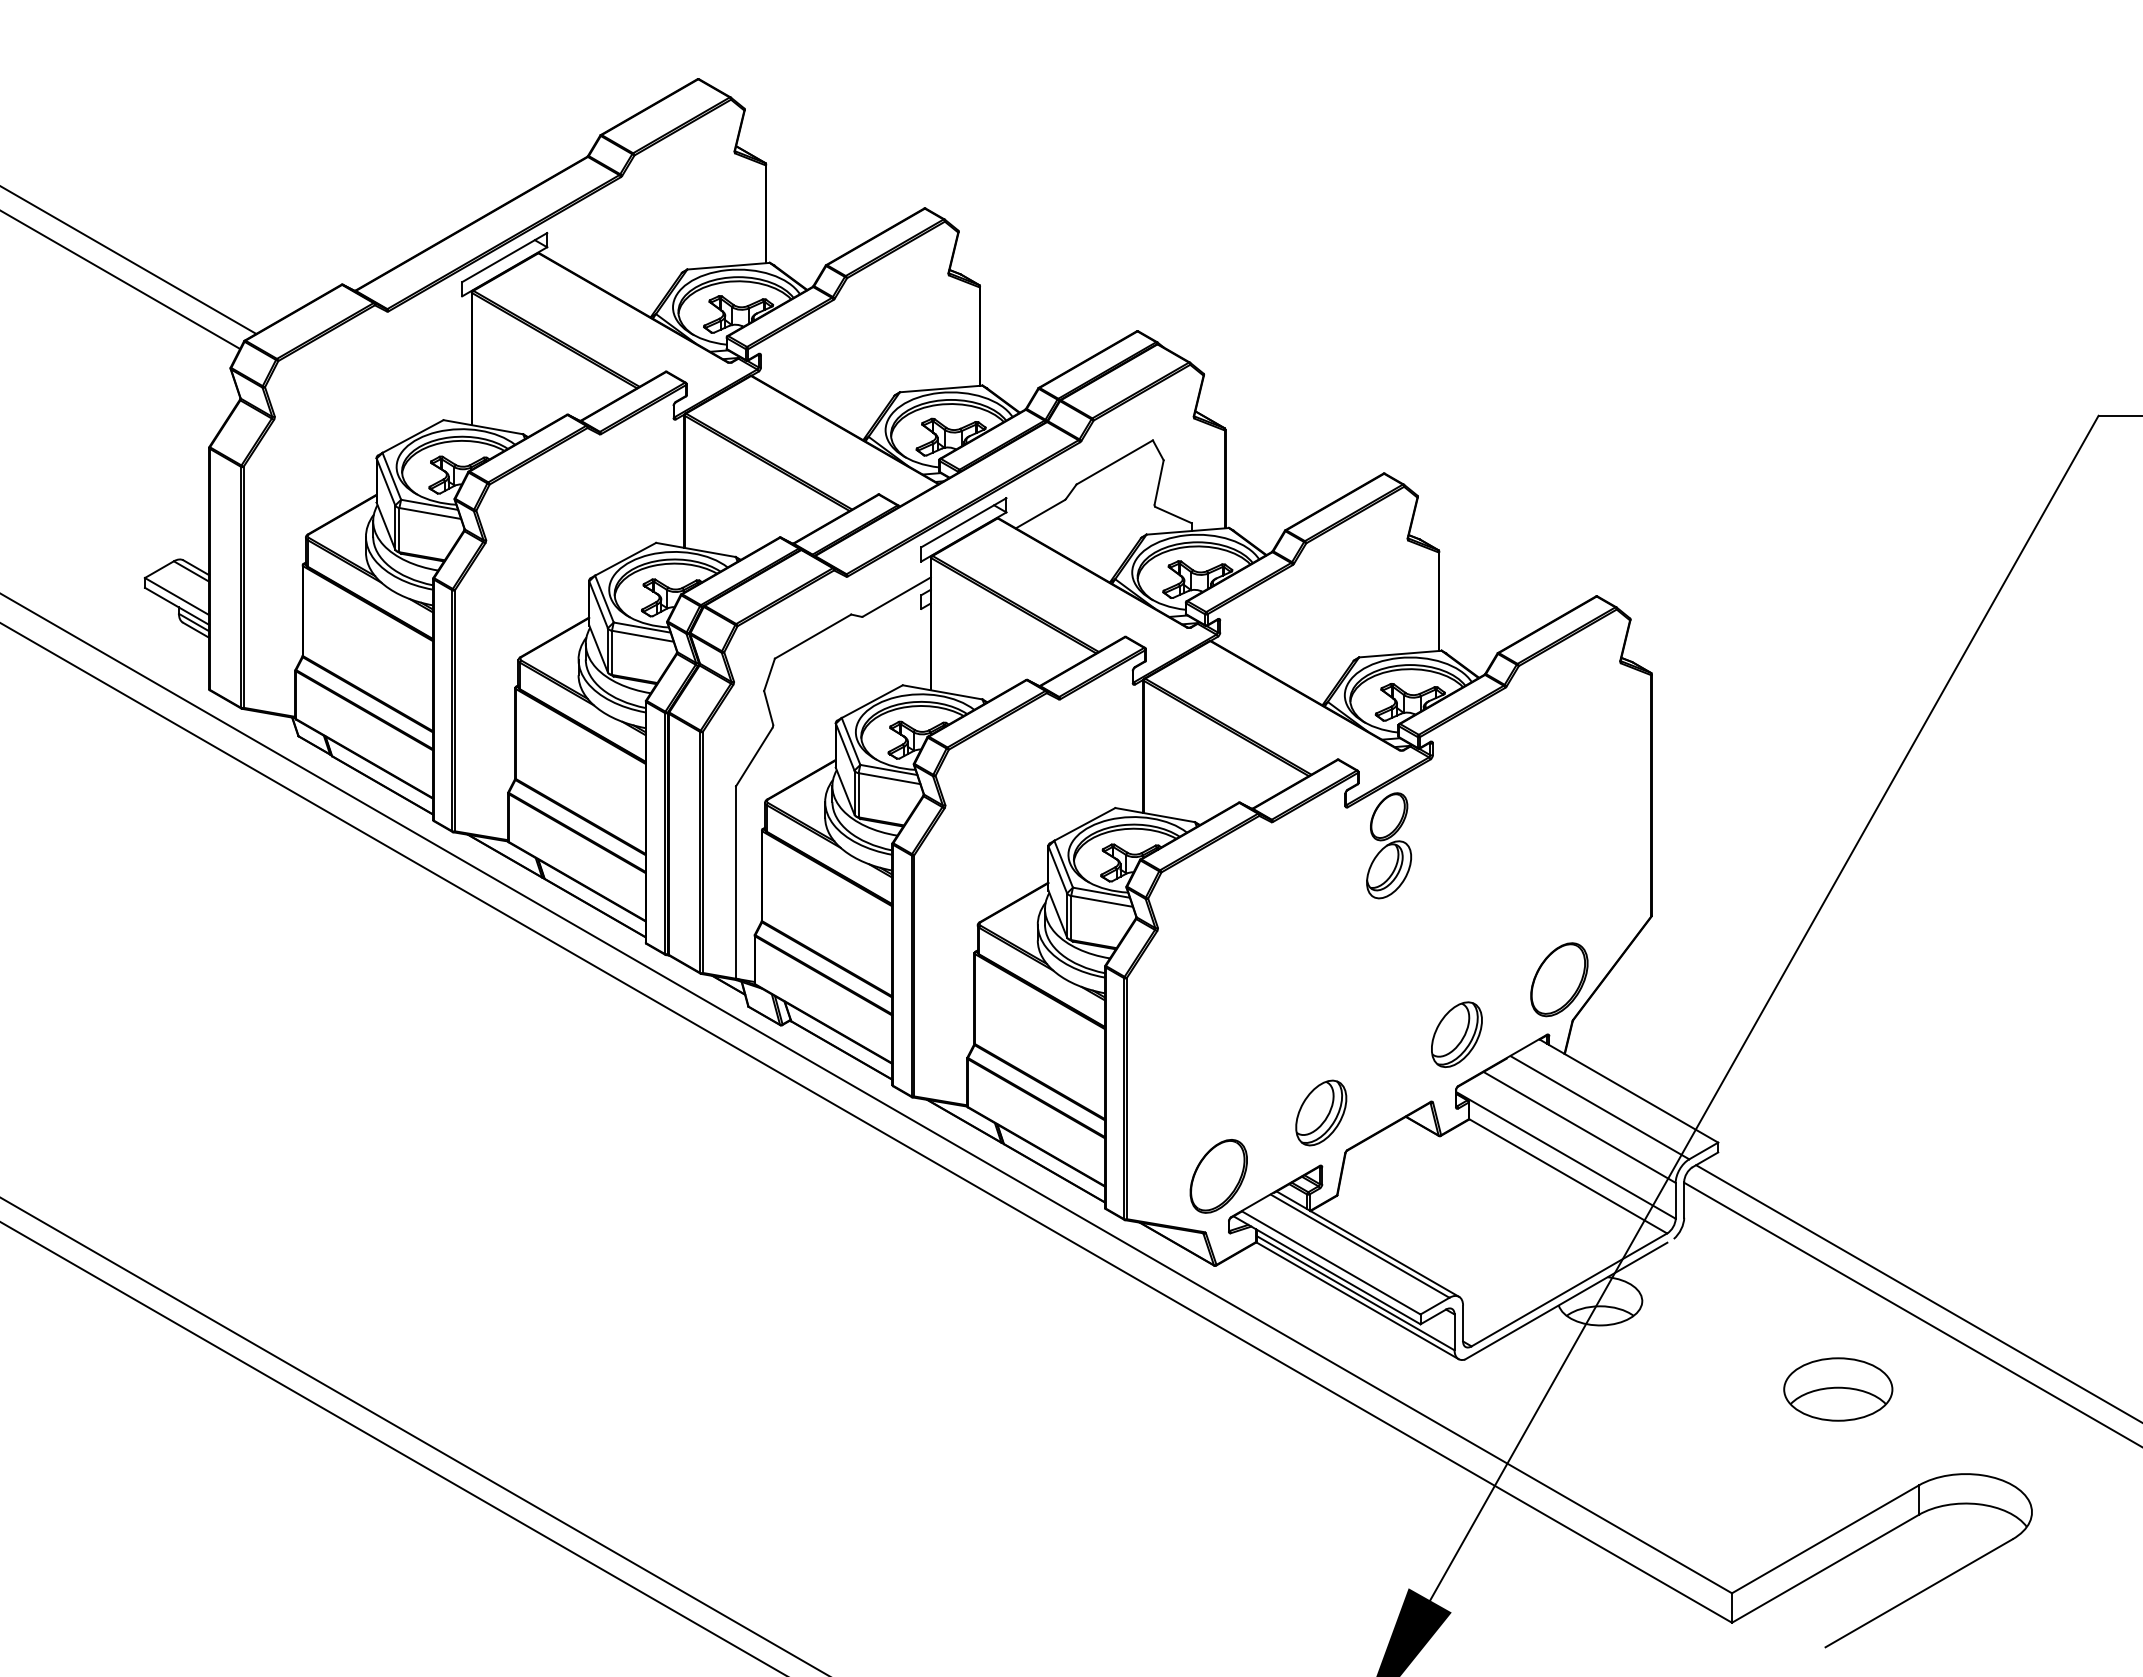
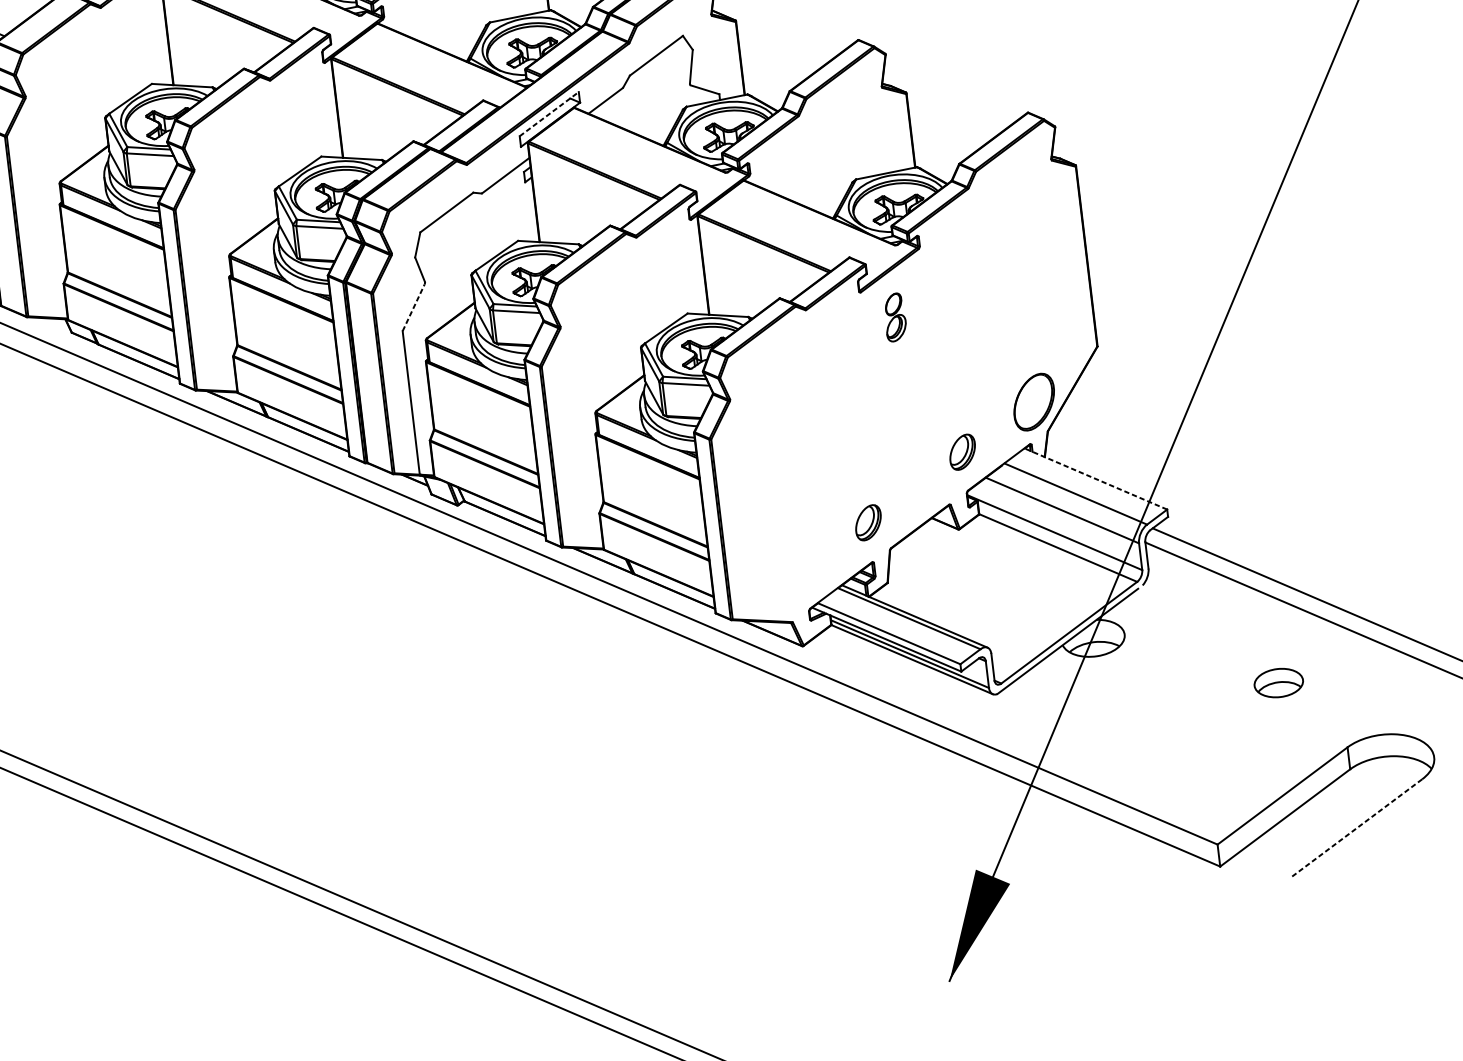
line: (964, 522) -> (549, 113), solid -> dashed
line: (754, 756) -> (413, 307), solid -> dashed
part: (1388, 845) -> (894, 317), size x0.6
part: (1456, 1034) -> (962, 452), size x0.7
line: (1628, 1090) -> (1095, 478), solid -> dashed
part: (1321, 1112) -> (868, 522), size x0.7
part: (1218, 1176) -> (797, 579), removed
part: (1838, 1389) -> (1278, 683), size x0.6
line: (1918, 1593) -> (1356, 828), solid -> dashed

